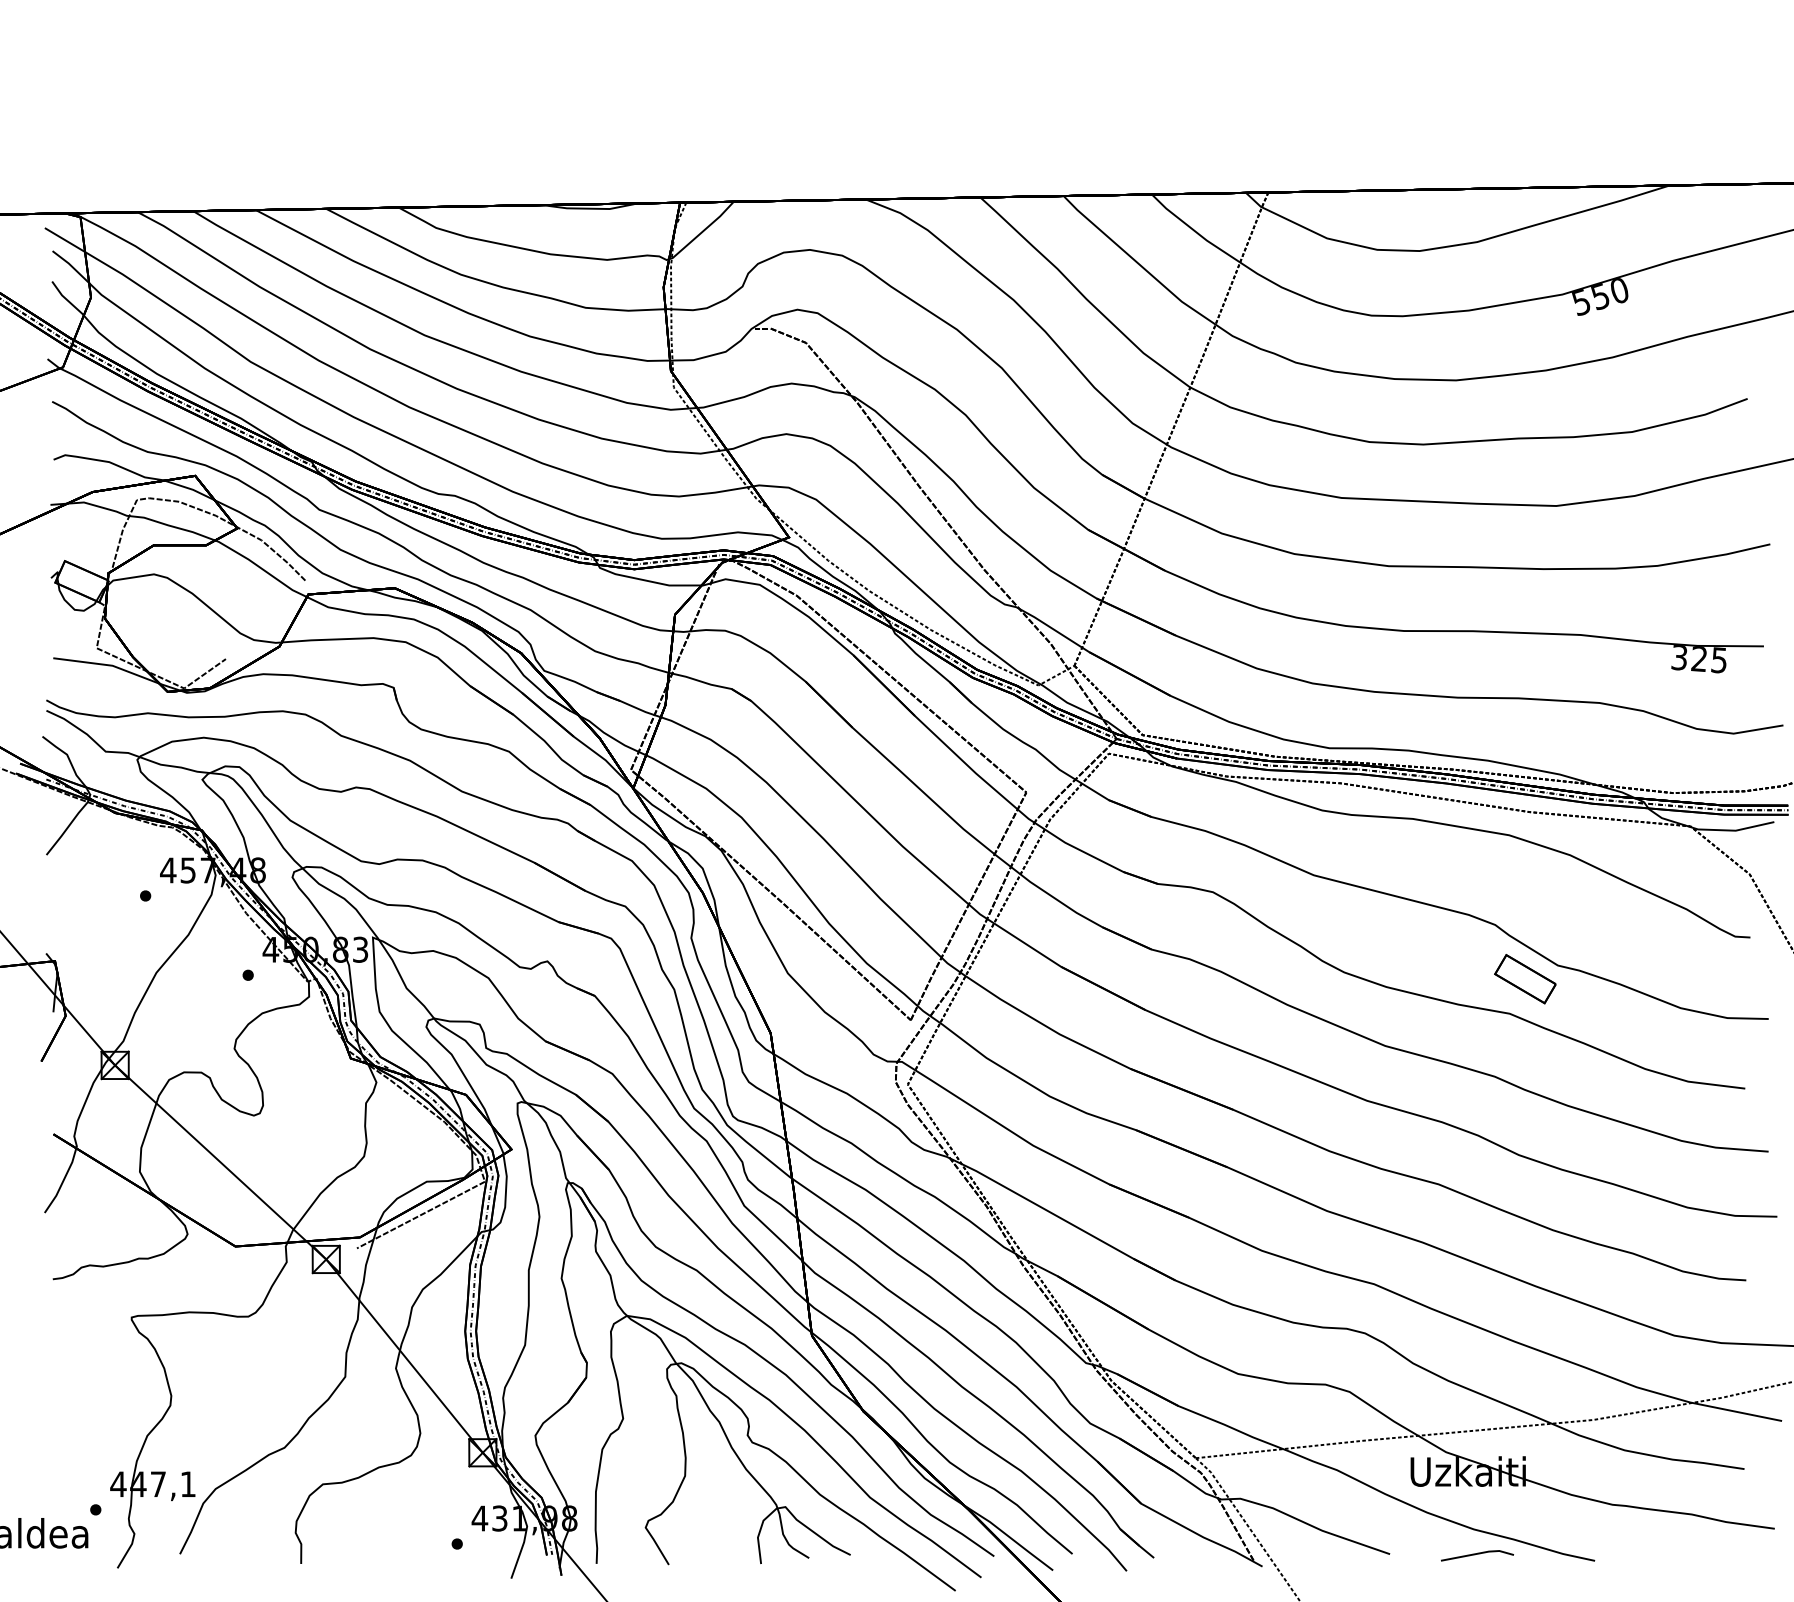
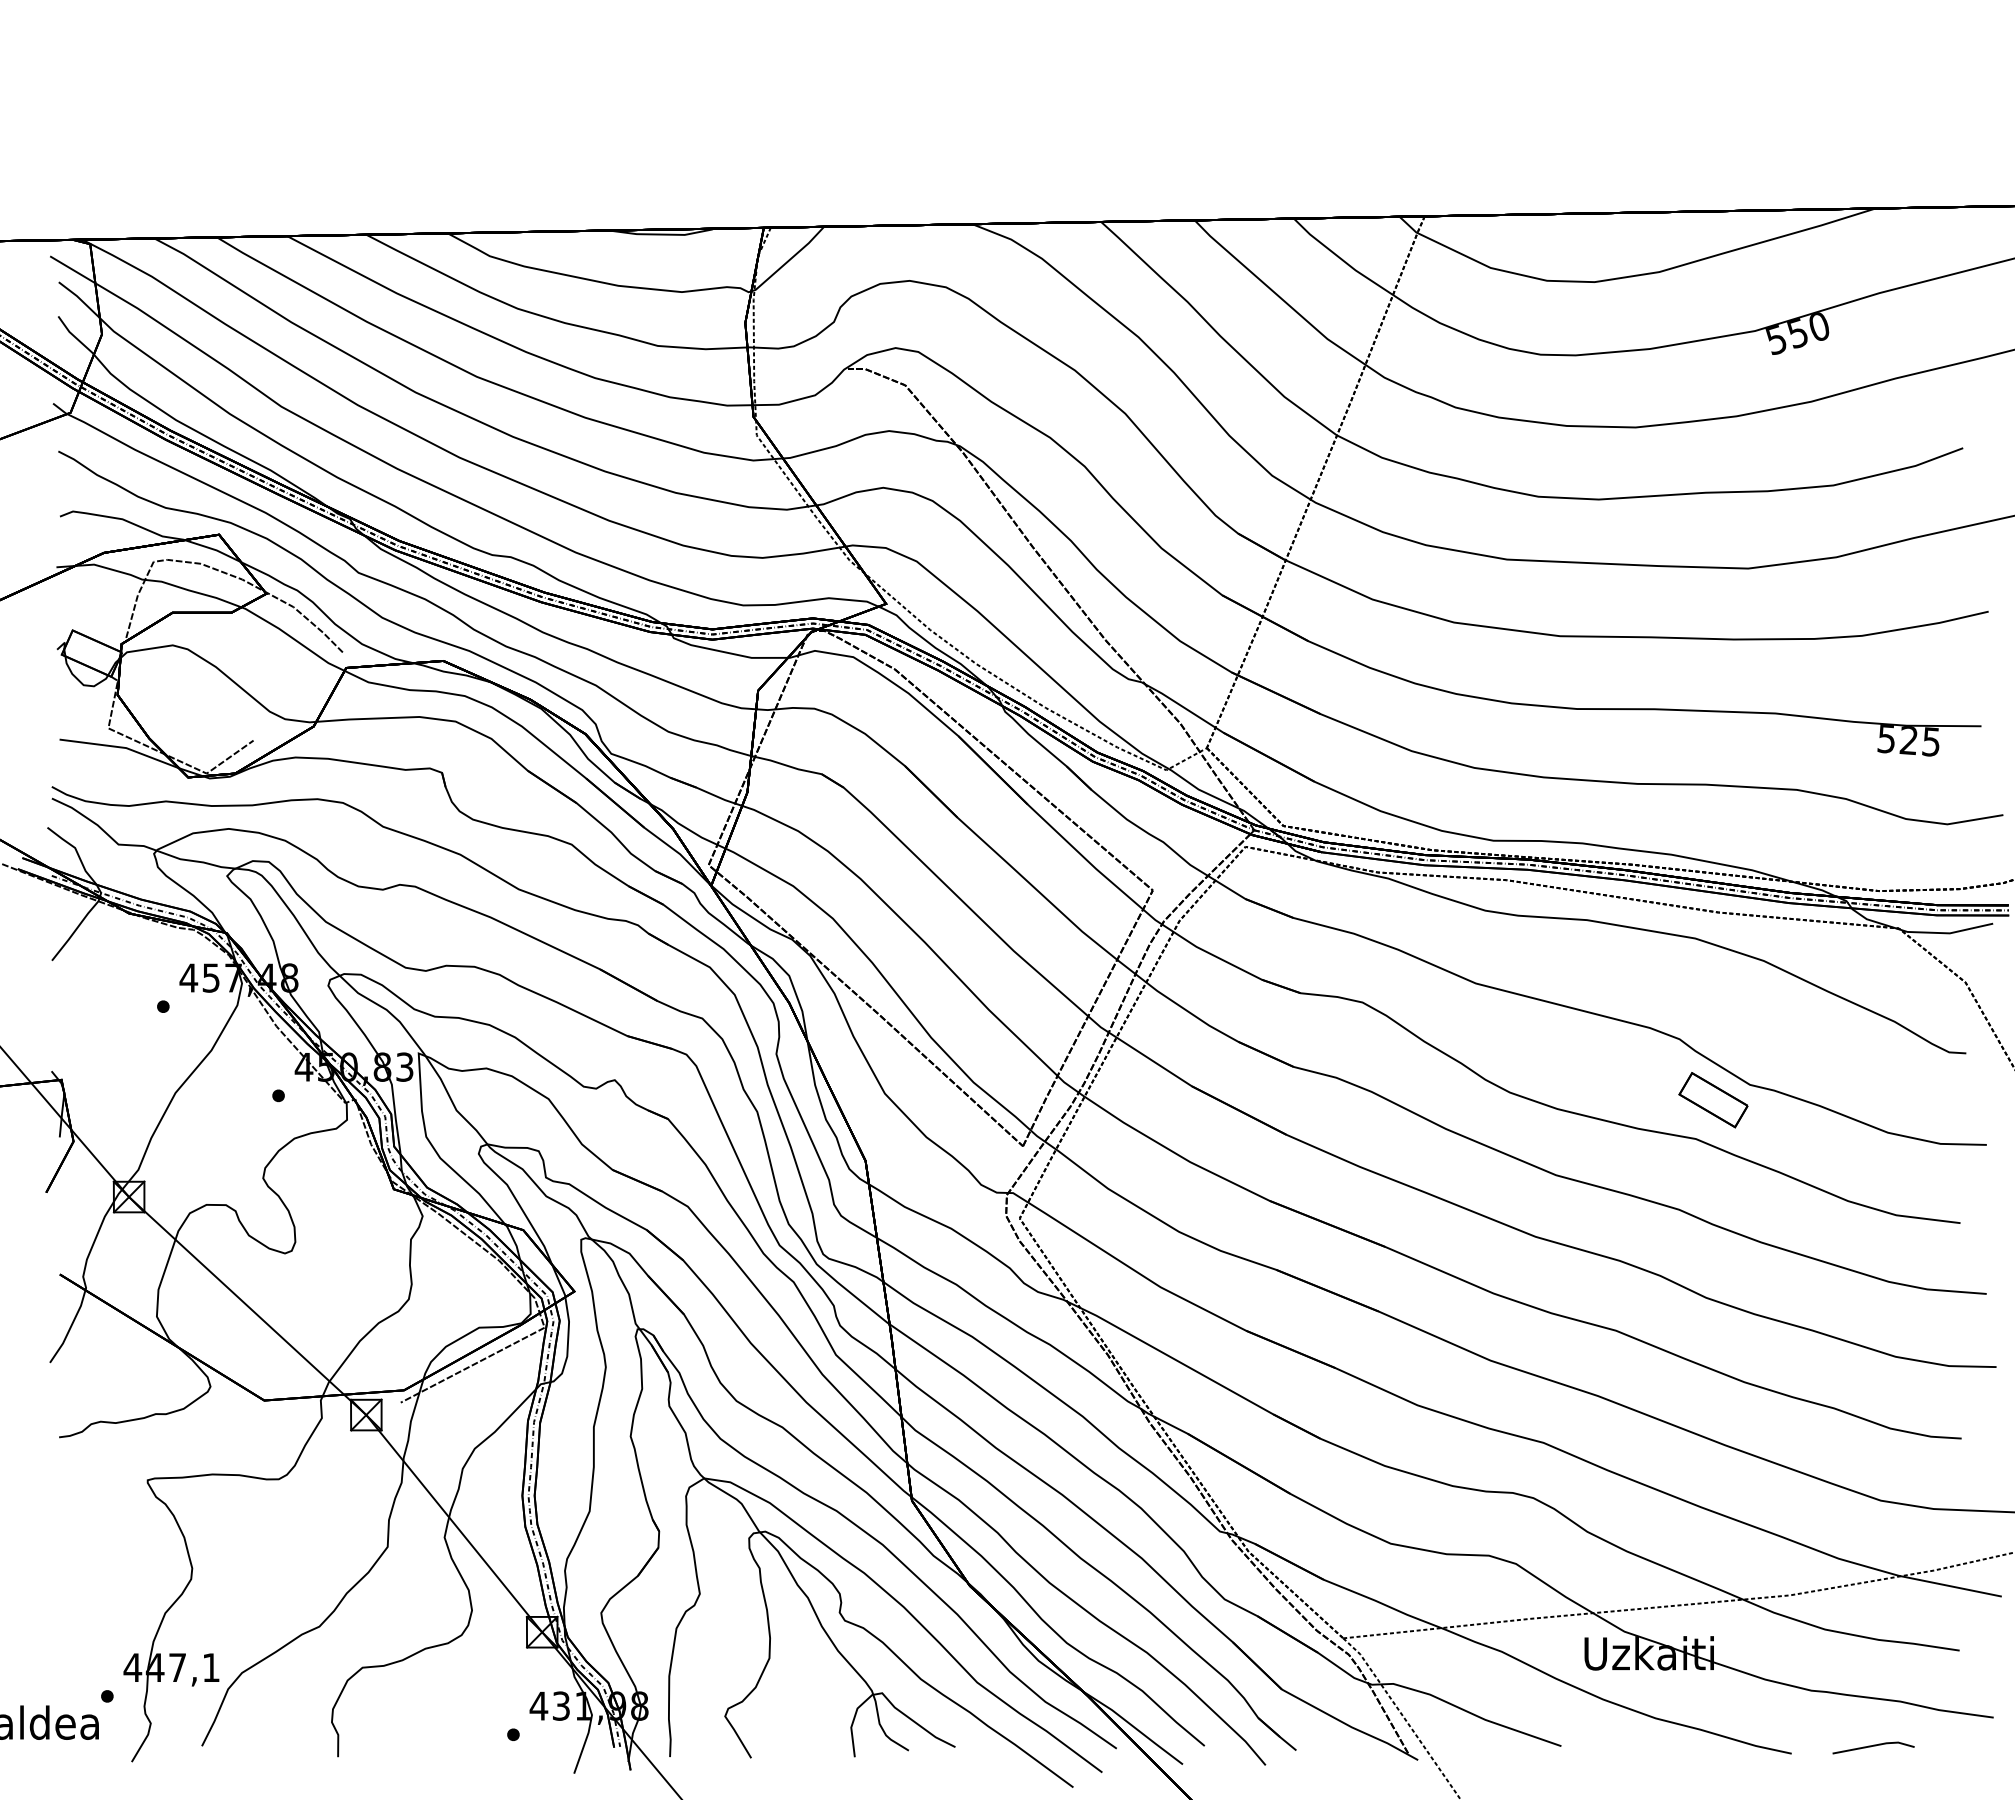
text: (1680, 657) -> (1887, 738), 325 -> 525
line: (1477, 1554) -> (1873, 1746), moved

